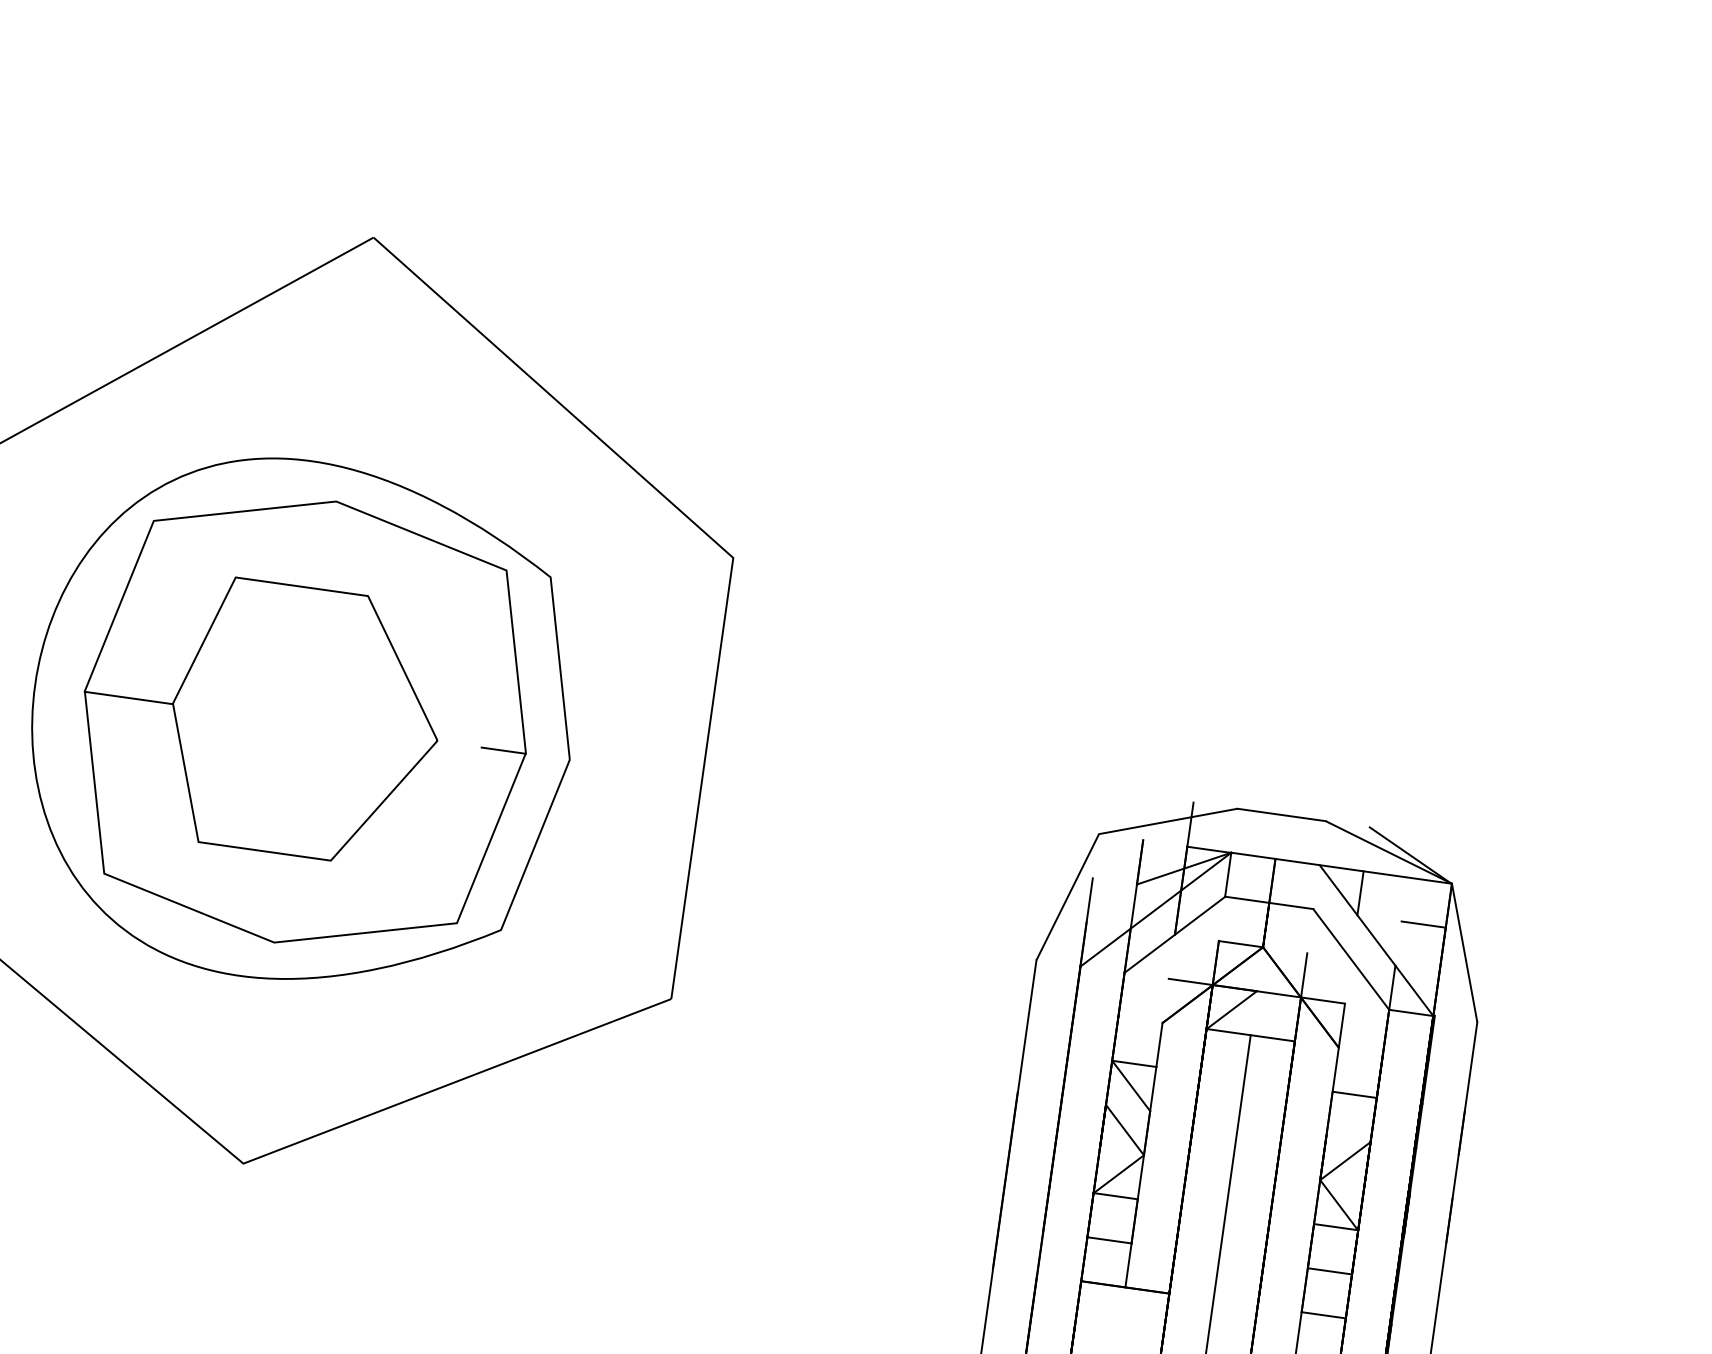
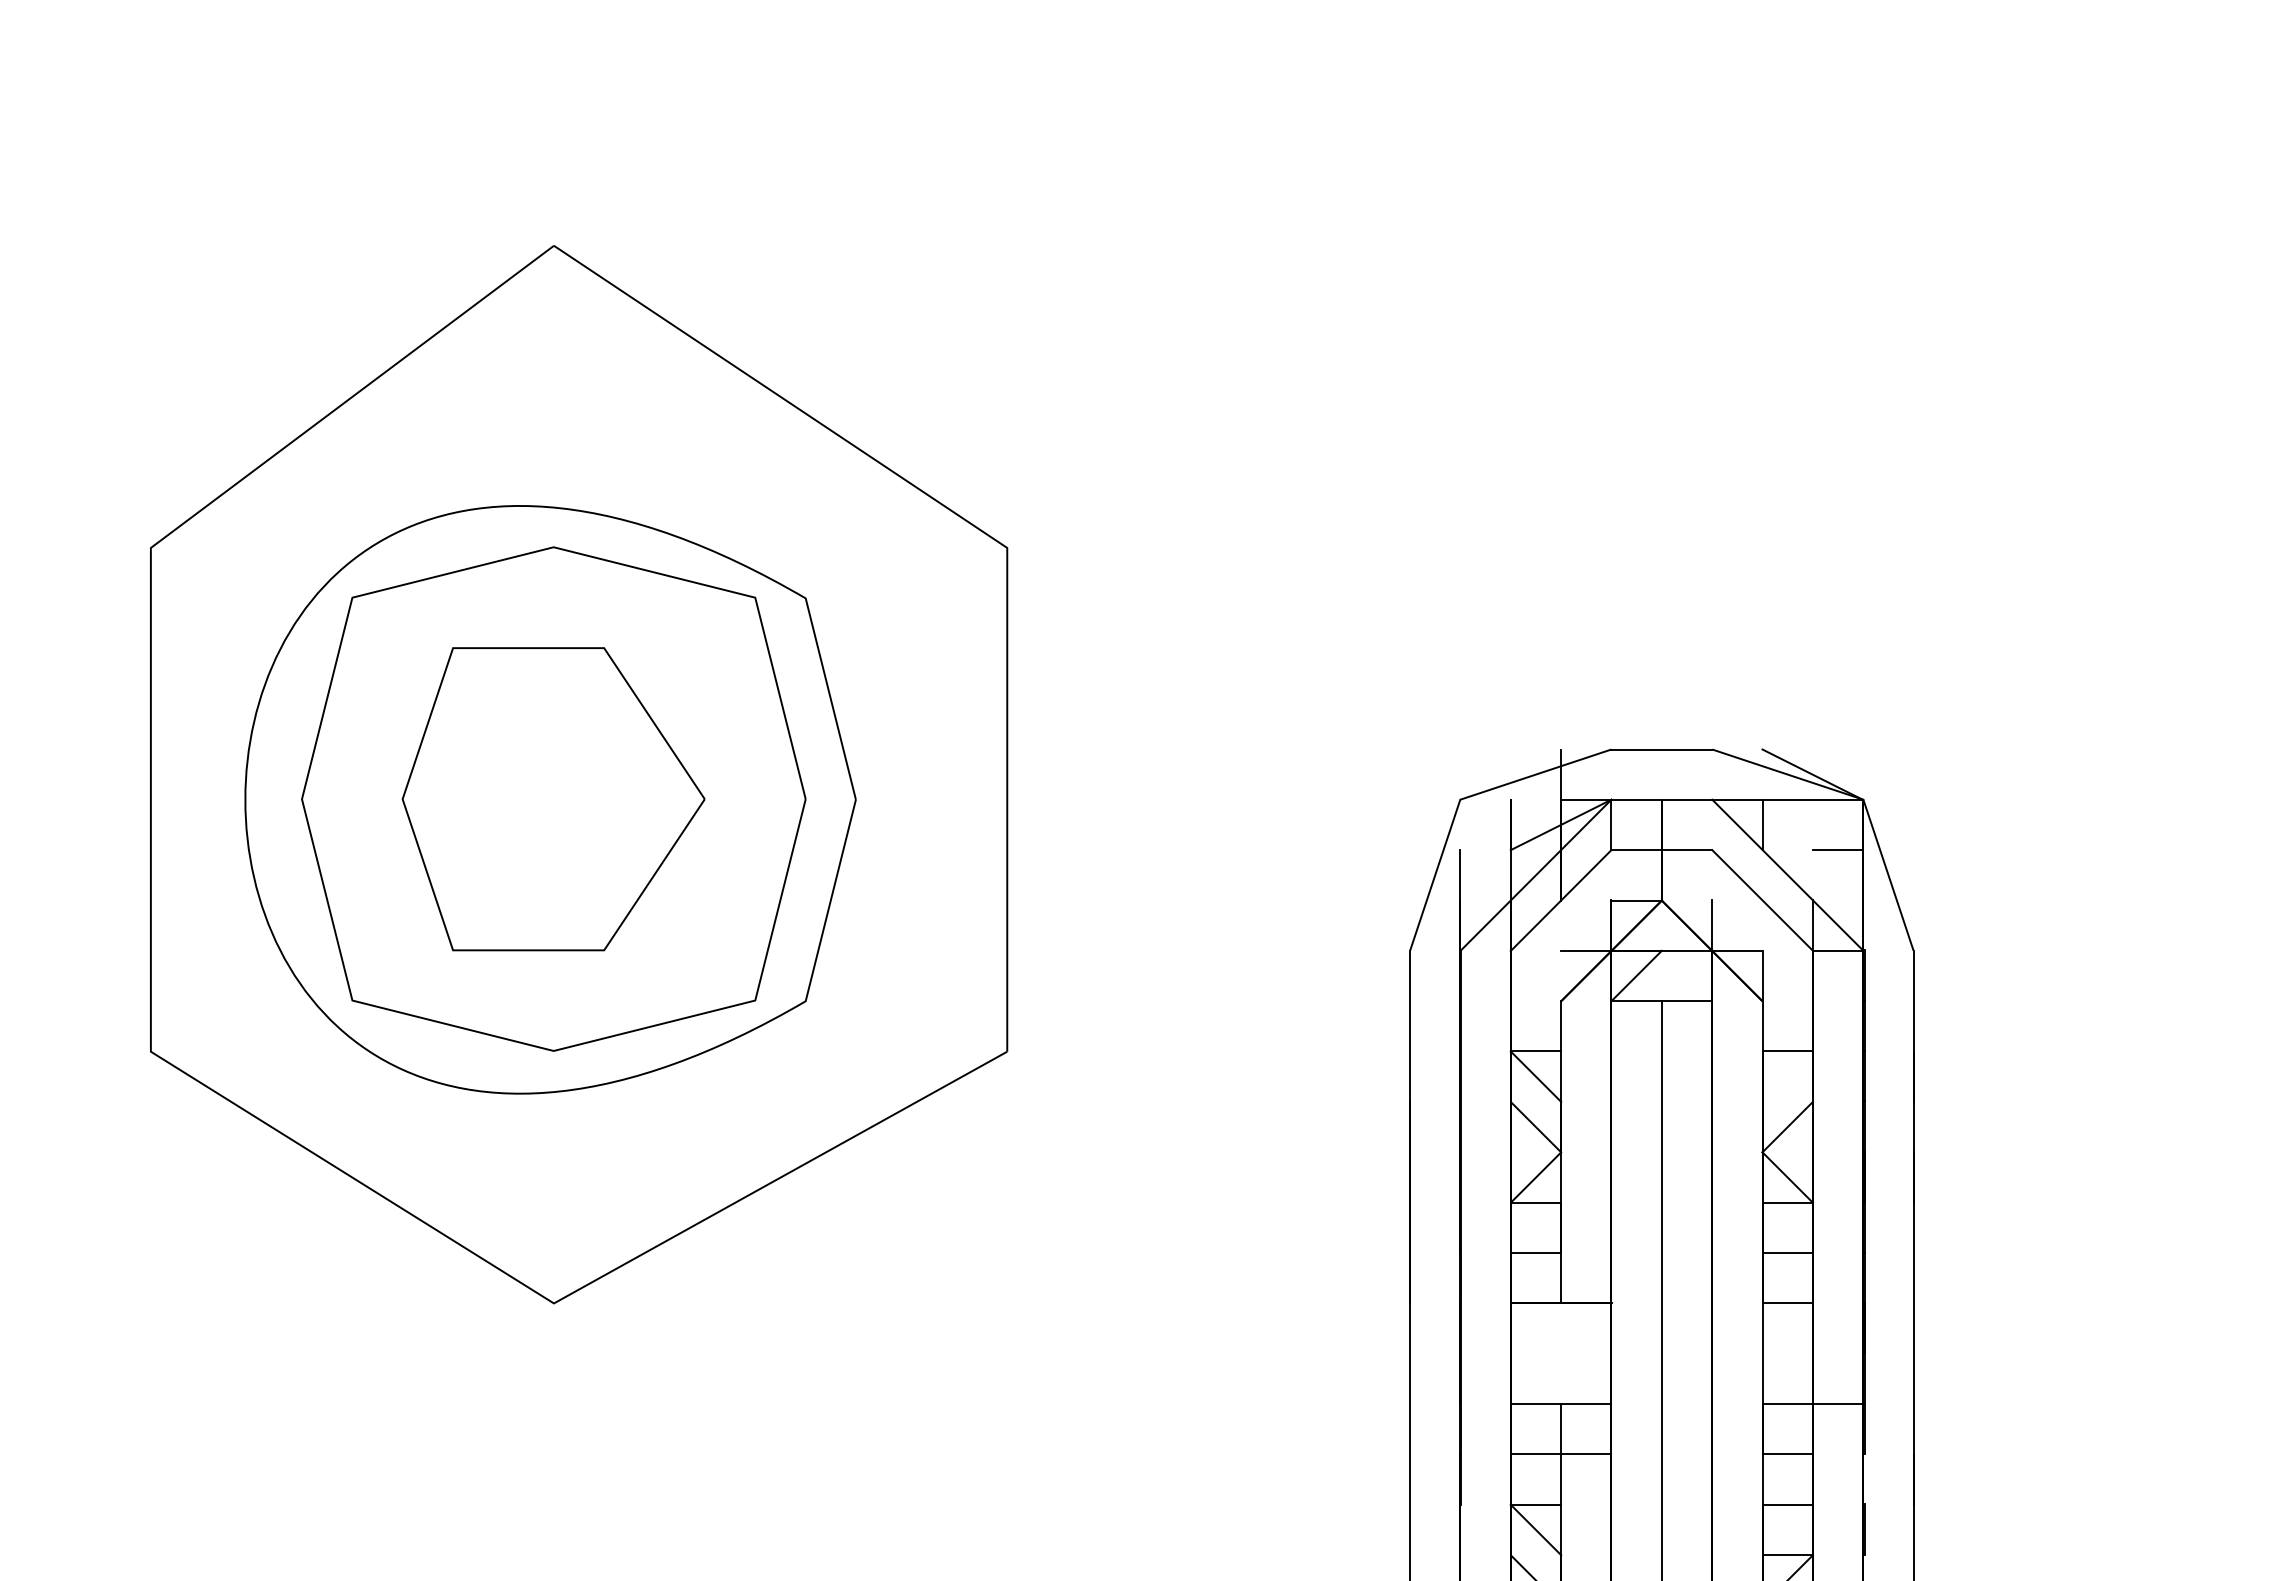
line: (128, 697) -> (351, 799), removed
line: (503, 750) -> (780, 799), removed

